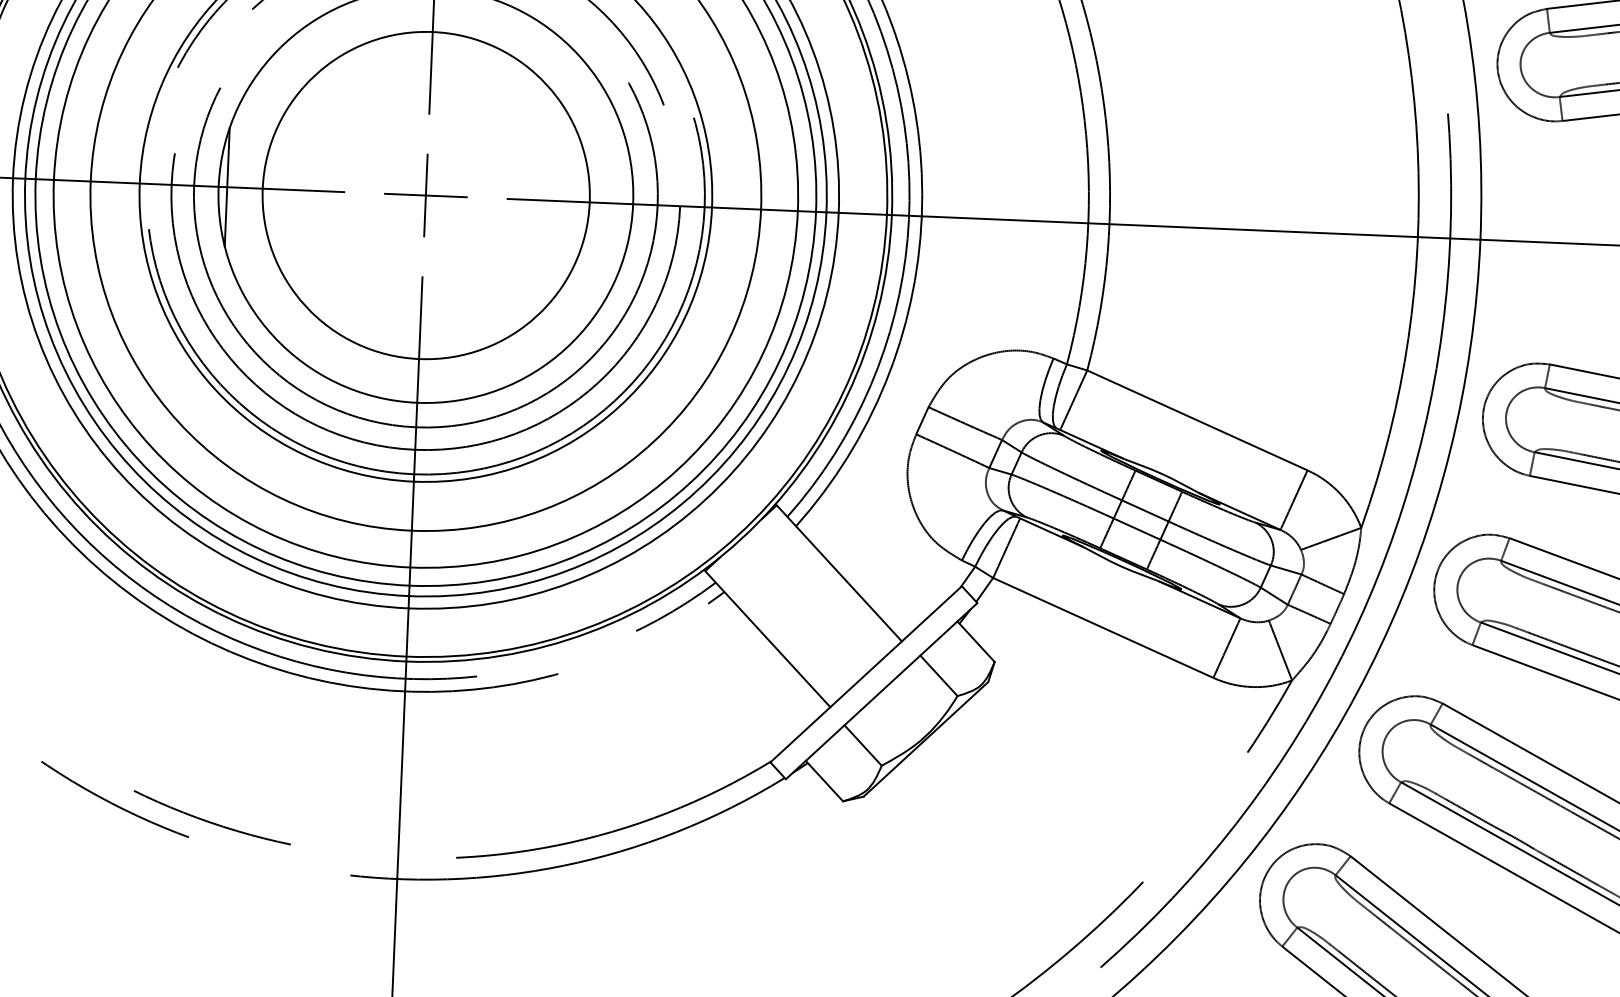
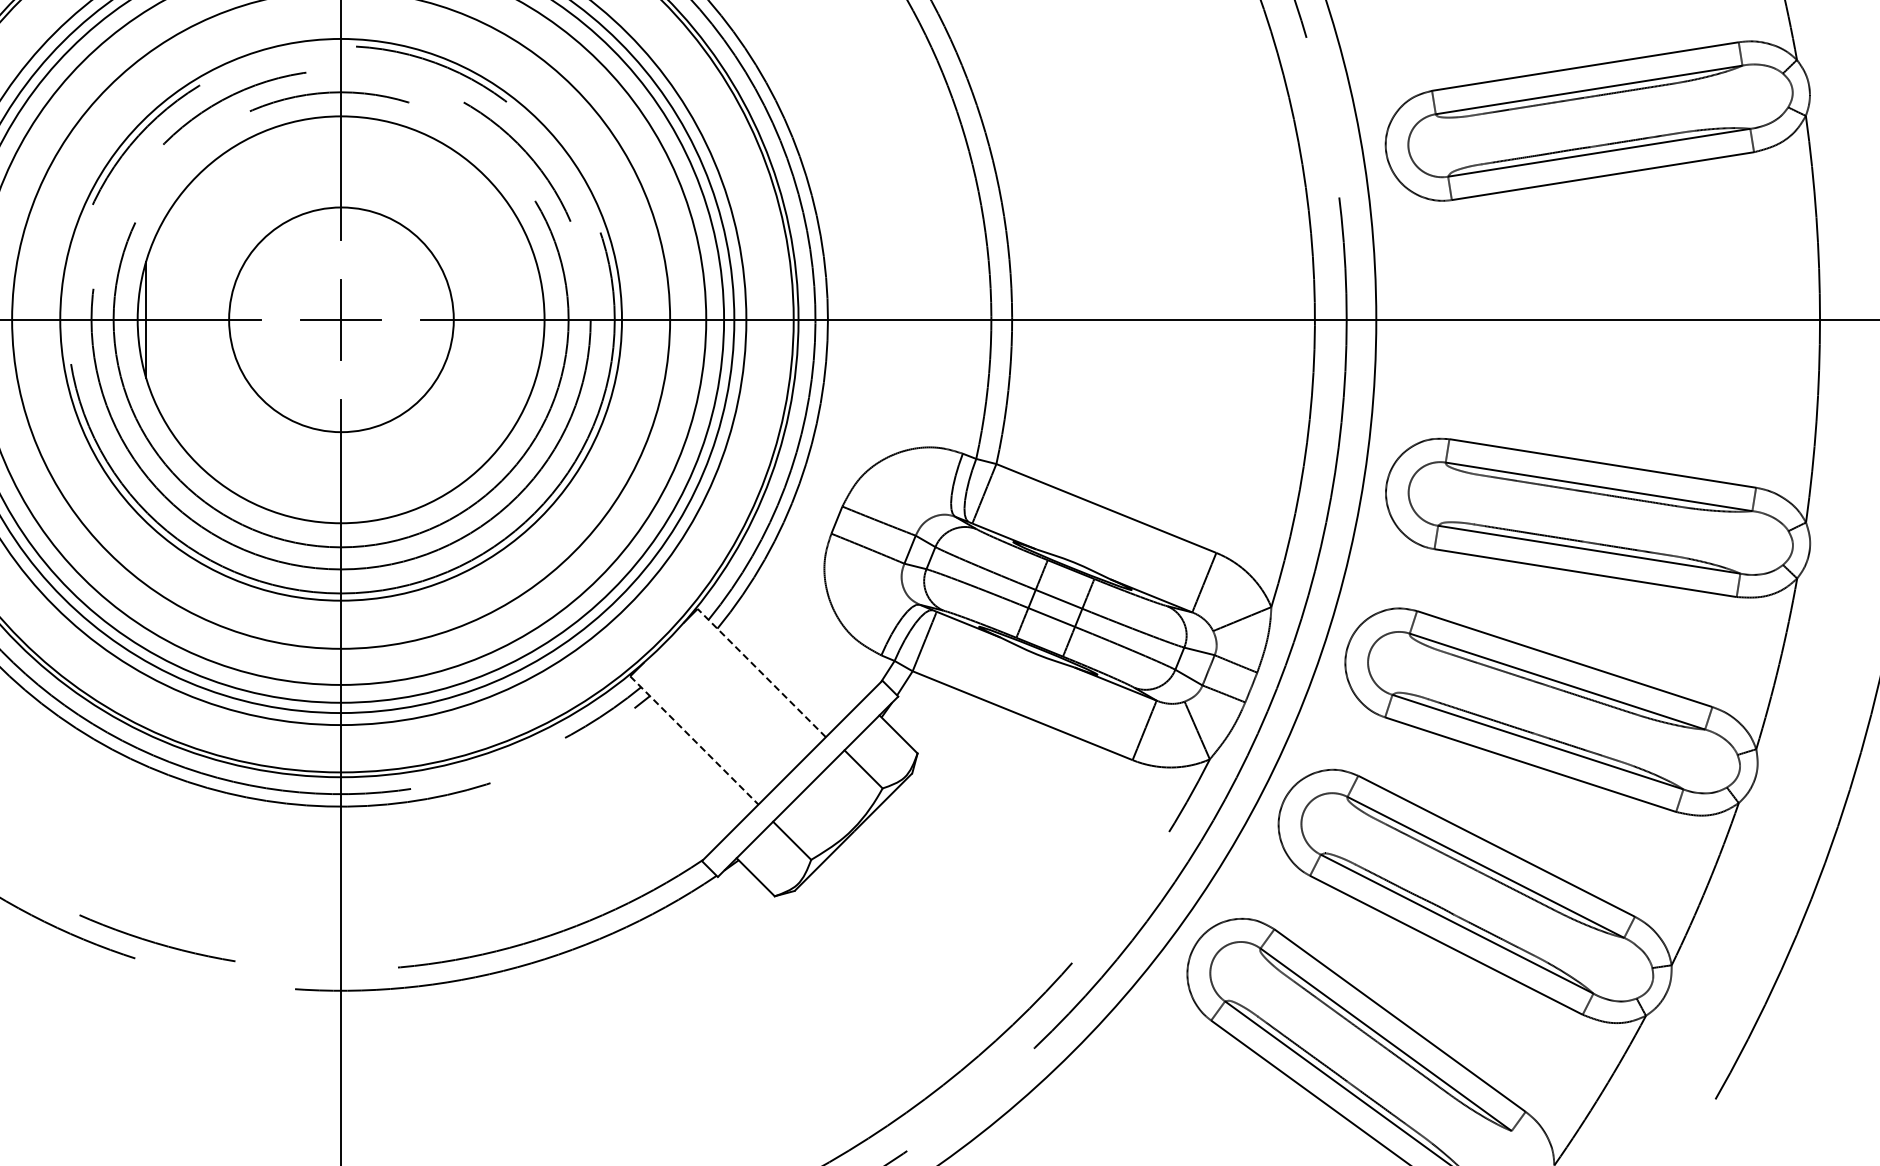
circle: (425, 195) -> (340, 319), size x0.7
line: (839, 573) -> (761, 673), solid -> dashed
line: (767, 639) -> (694, 740), solid -> dashed

